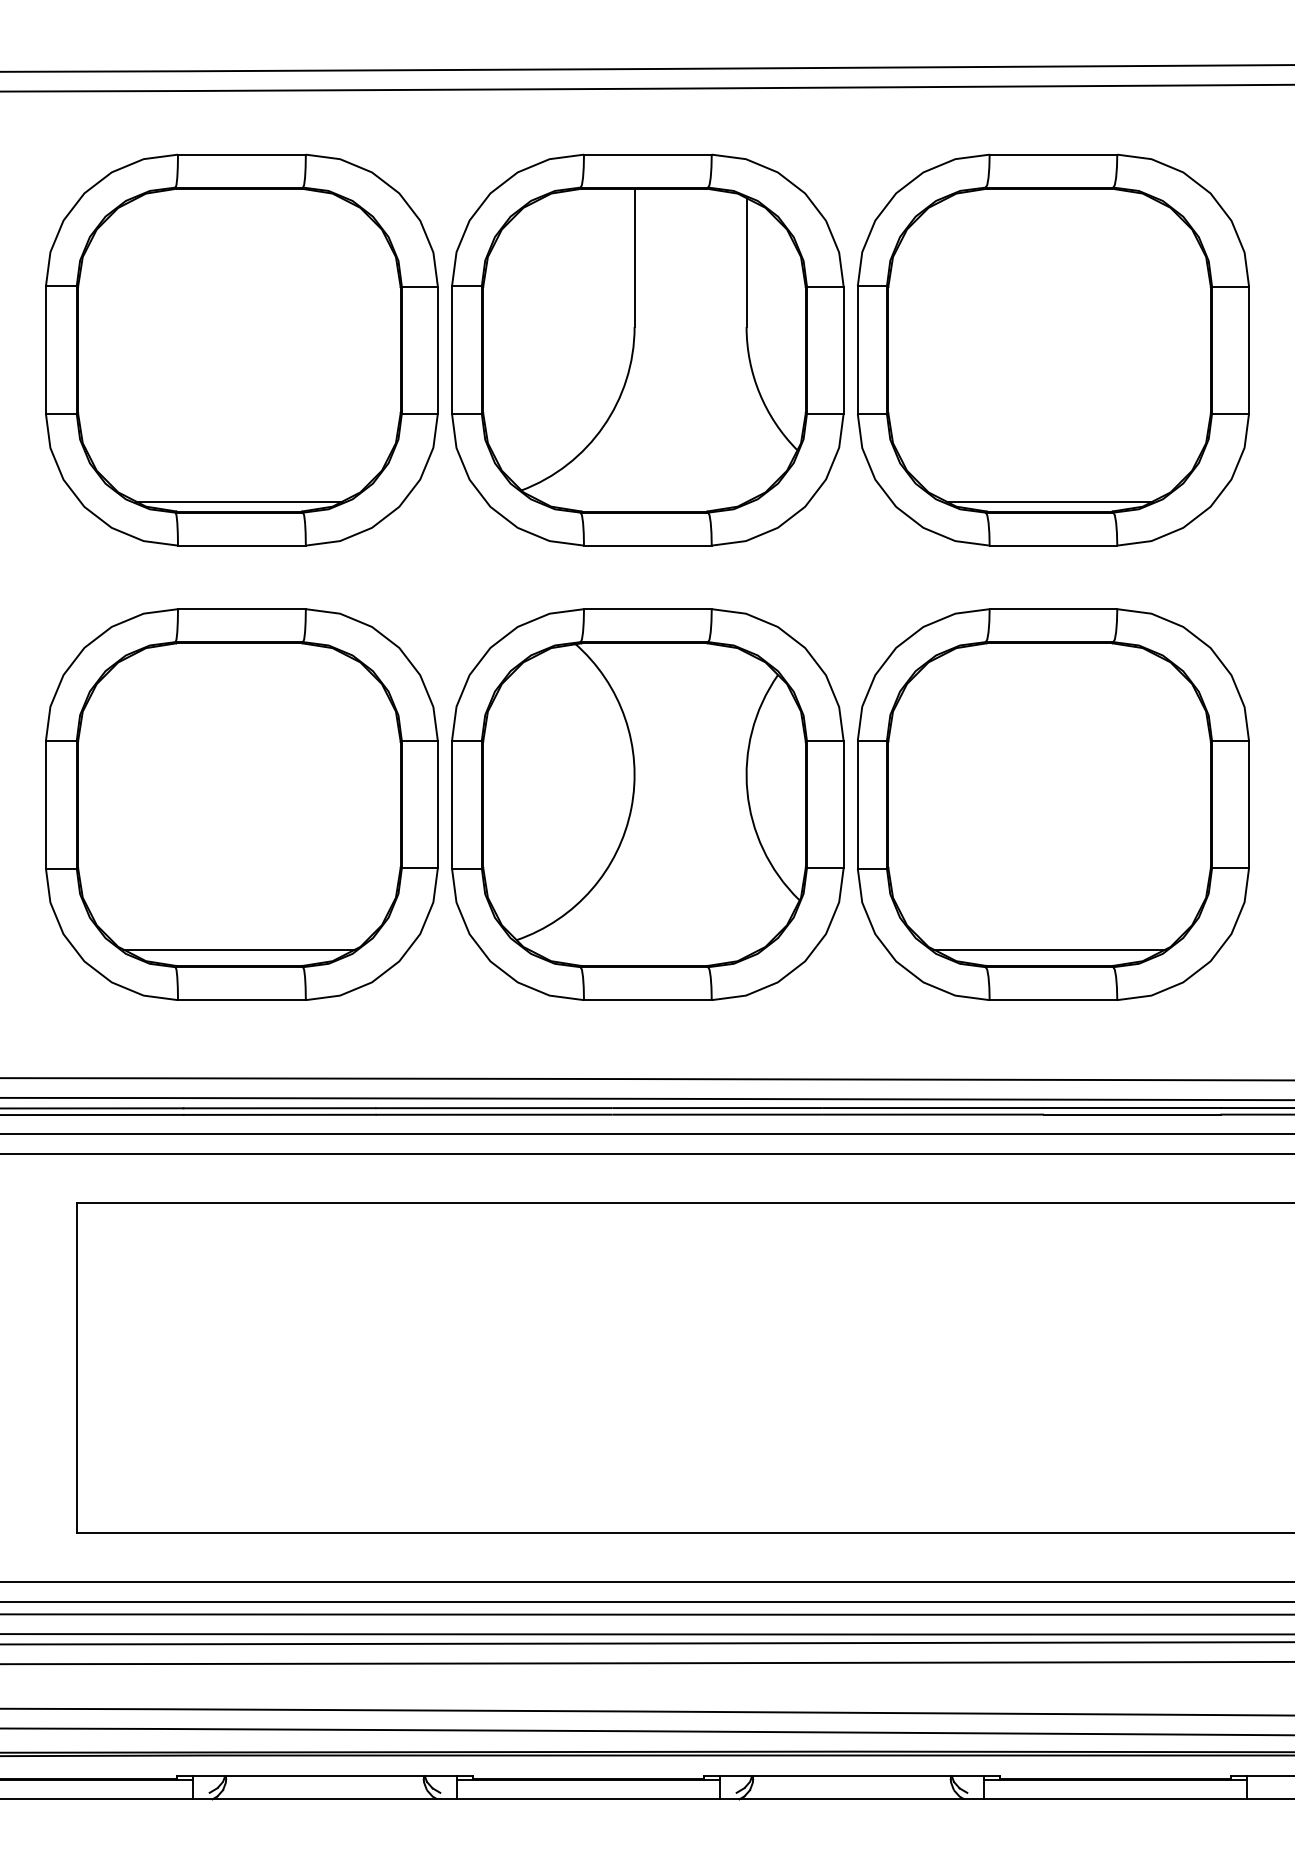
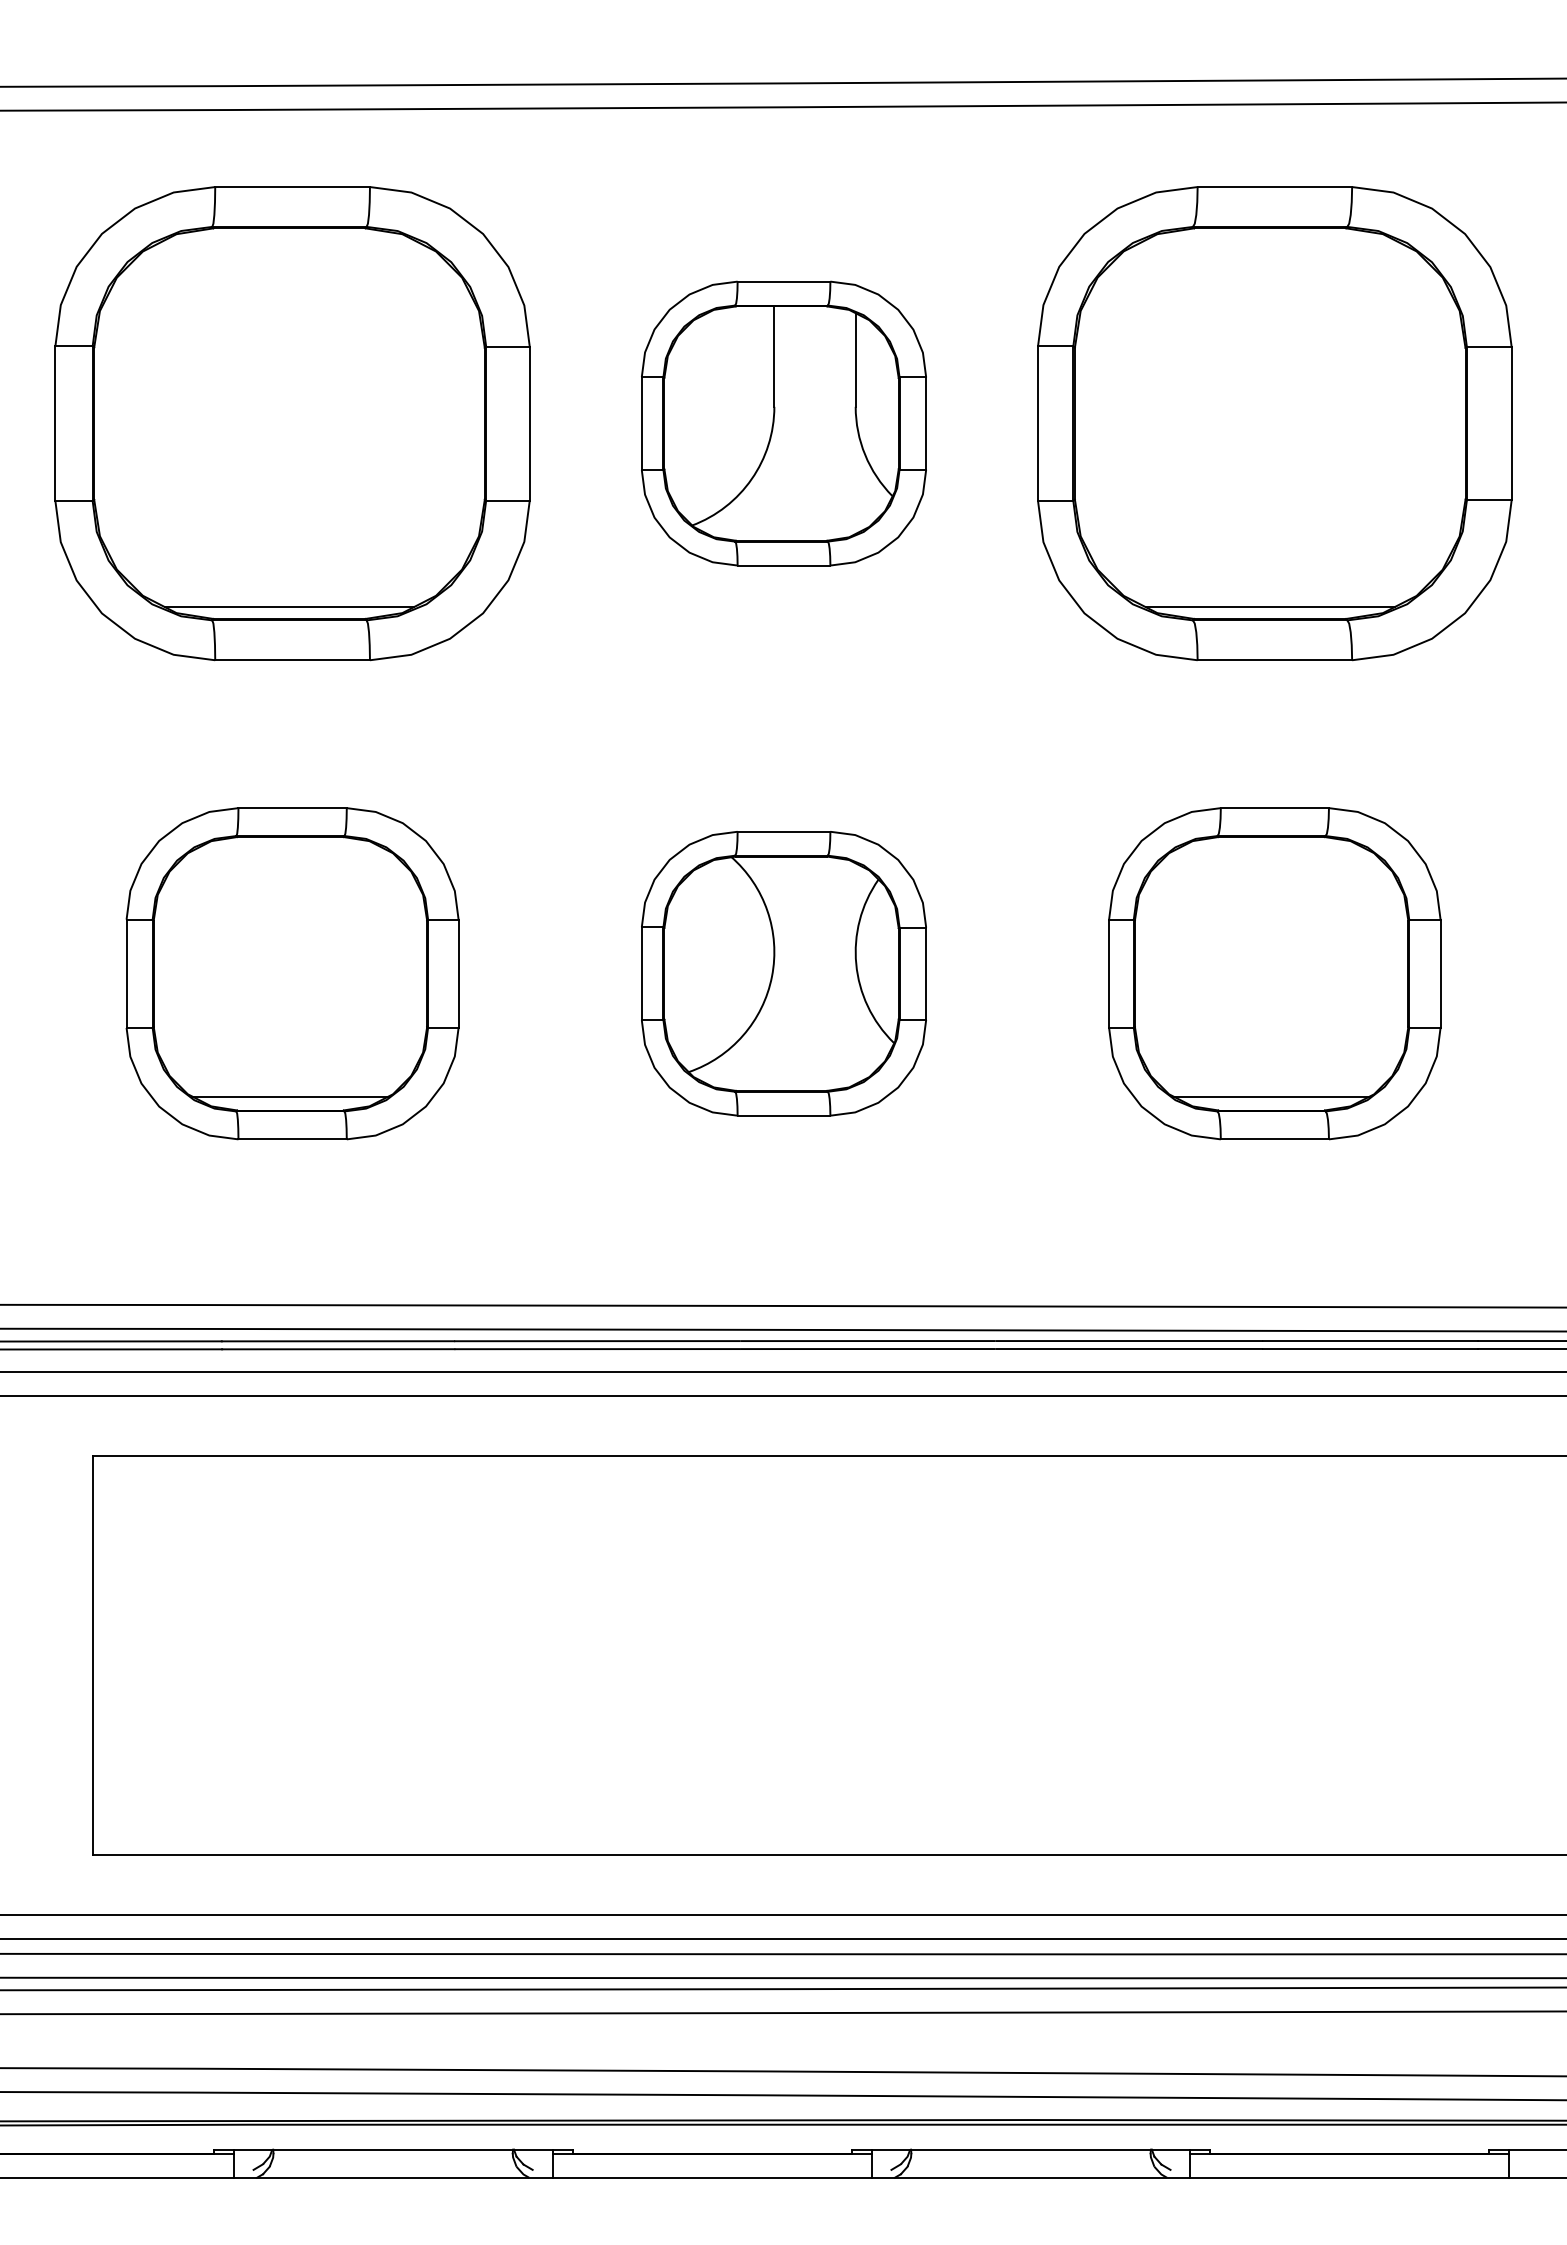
part: (647, 349) -> (783, 422), size x0.6
part: (241, 804) -> (292, 973), size x0.7
part: (647, 804) -> (783, 973), size x0.6
part: (1053, 804) -> (1274, 973), size x0.7

